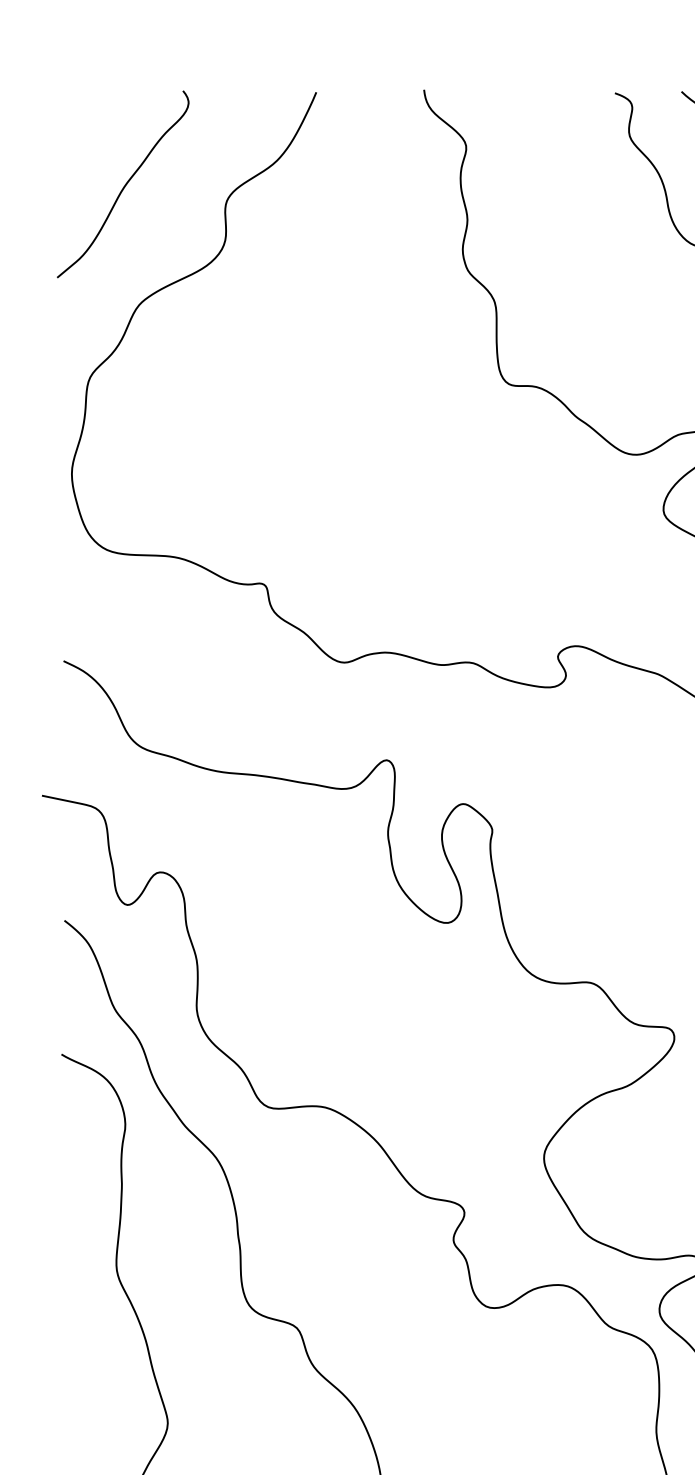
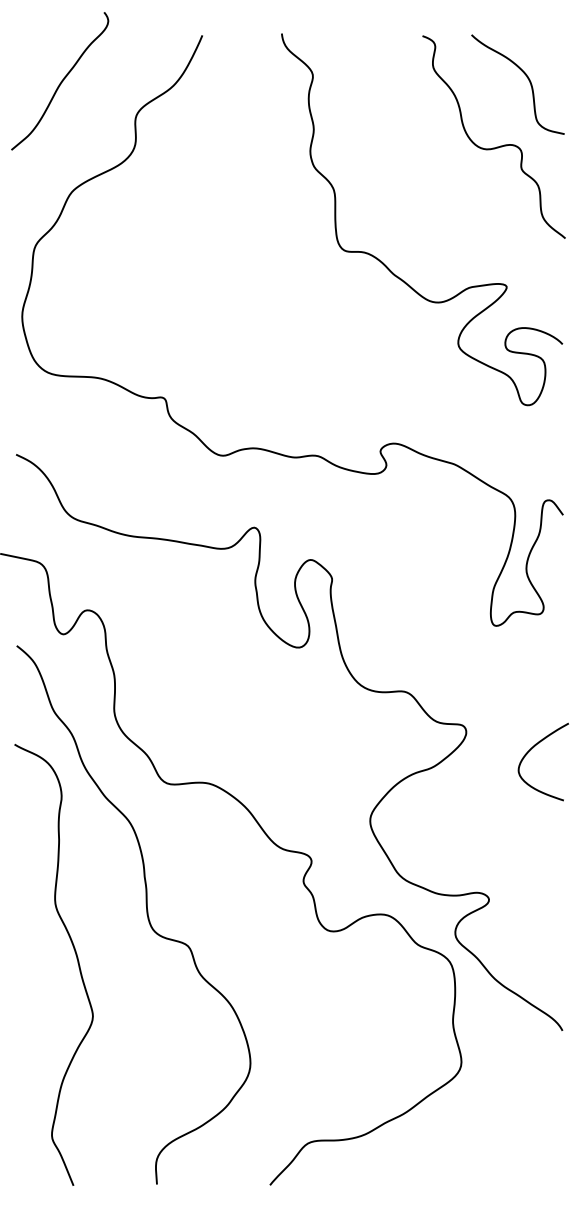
curve: (125, 184) -> (61, 81), moved

